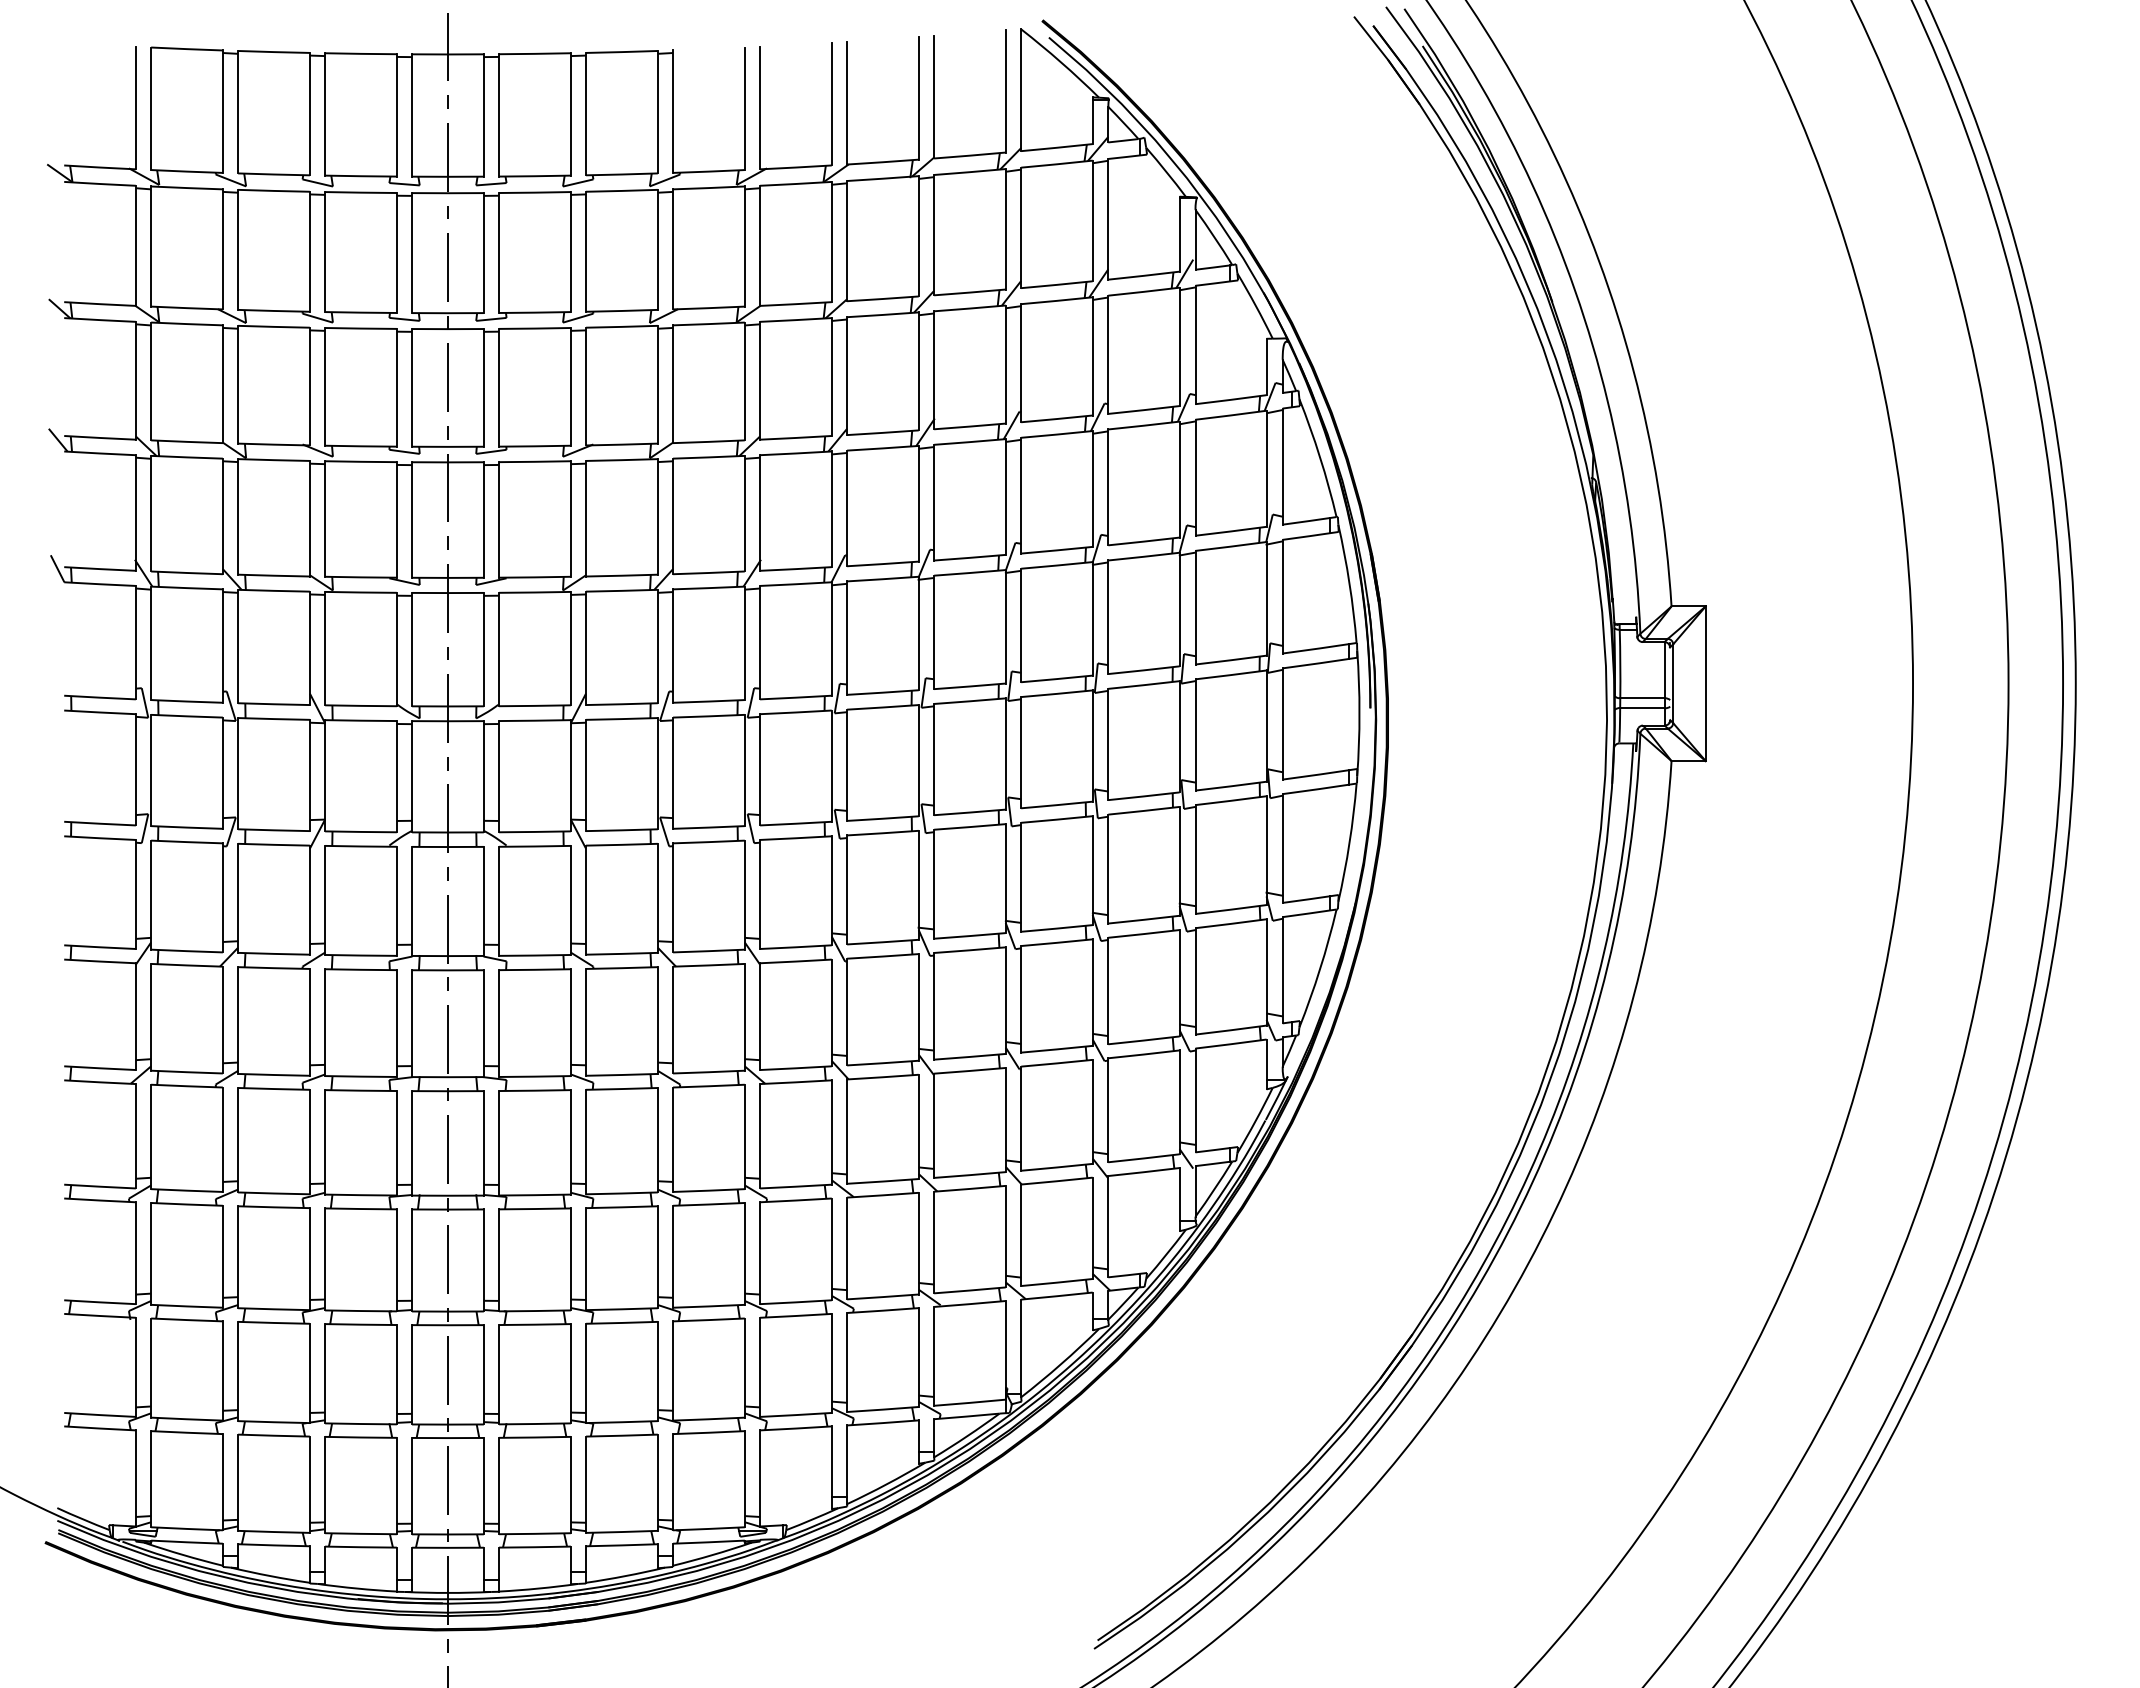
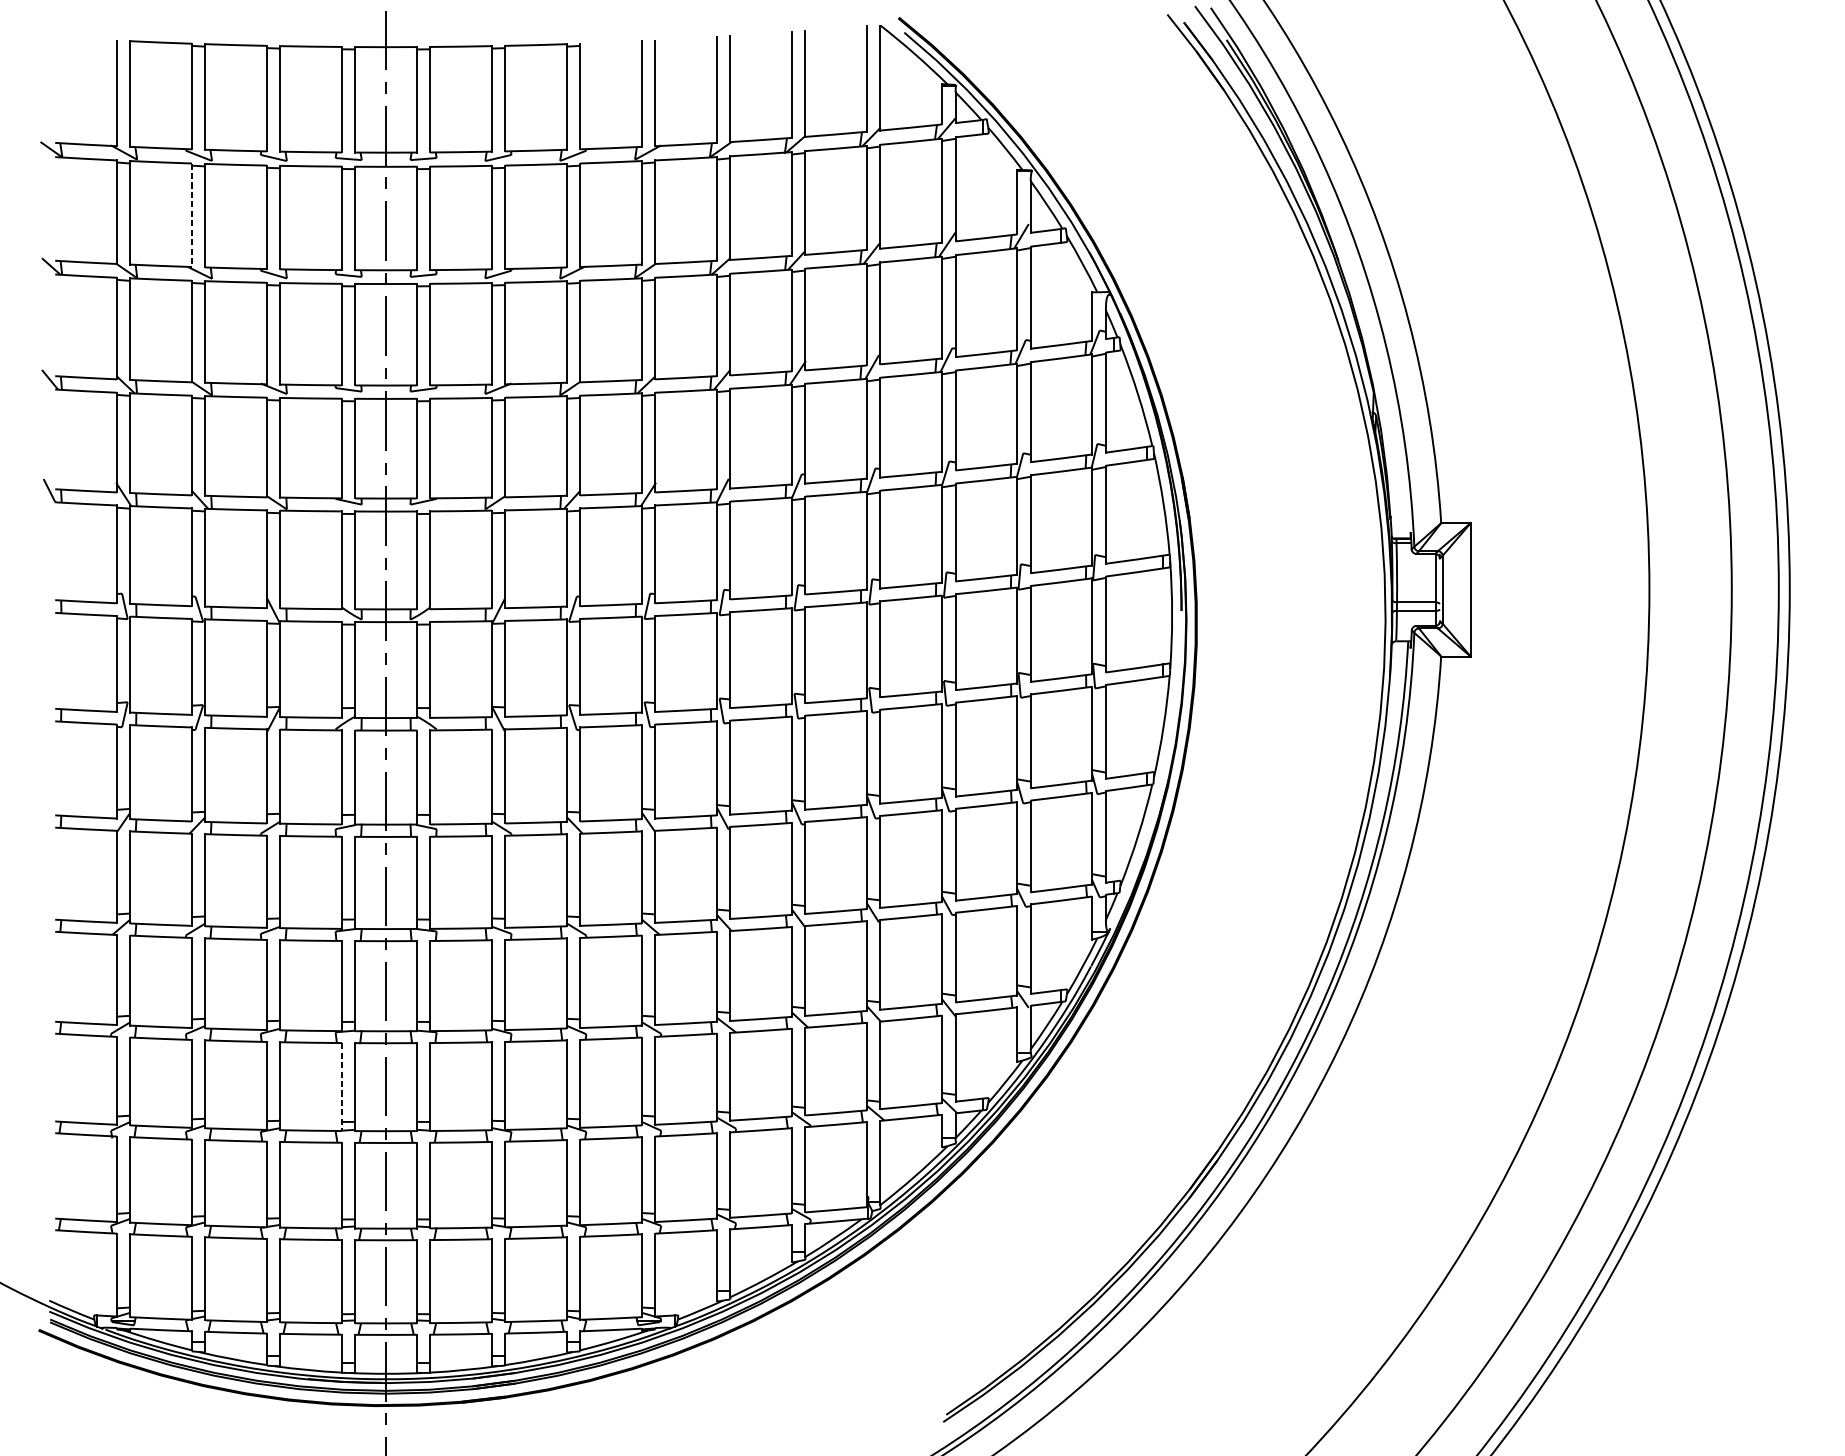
line: (222, 249) -> (191, 215), solid -> dashed
line: (396, 1260) -> (341, 1087), solid -> dashed

